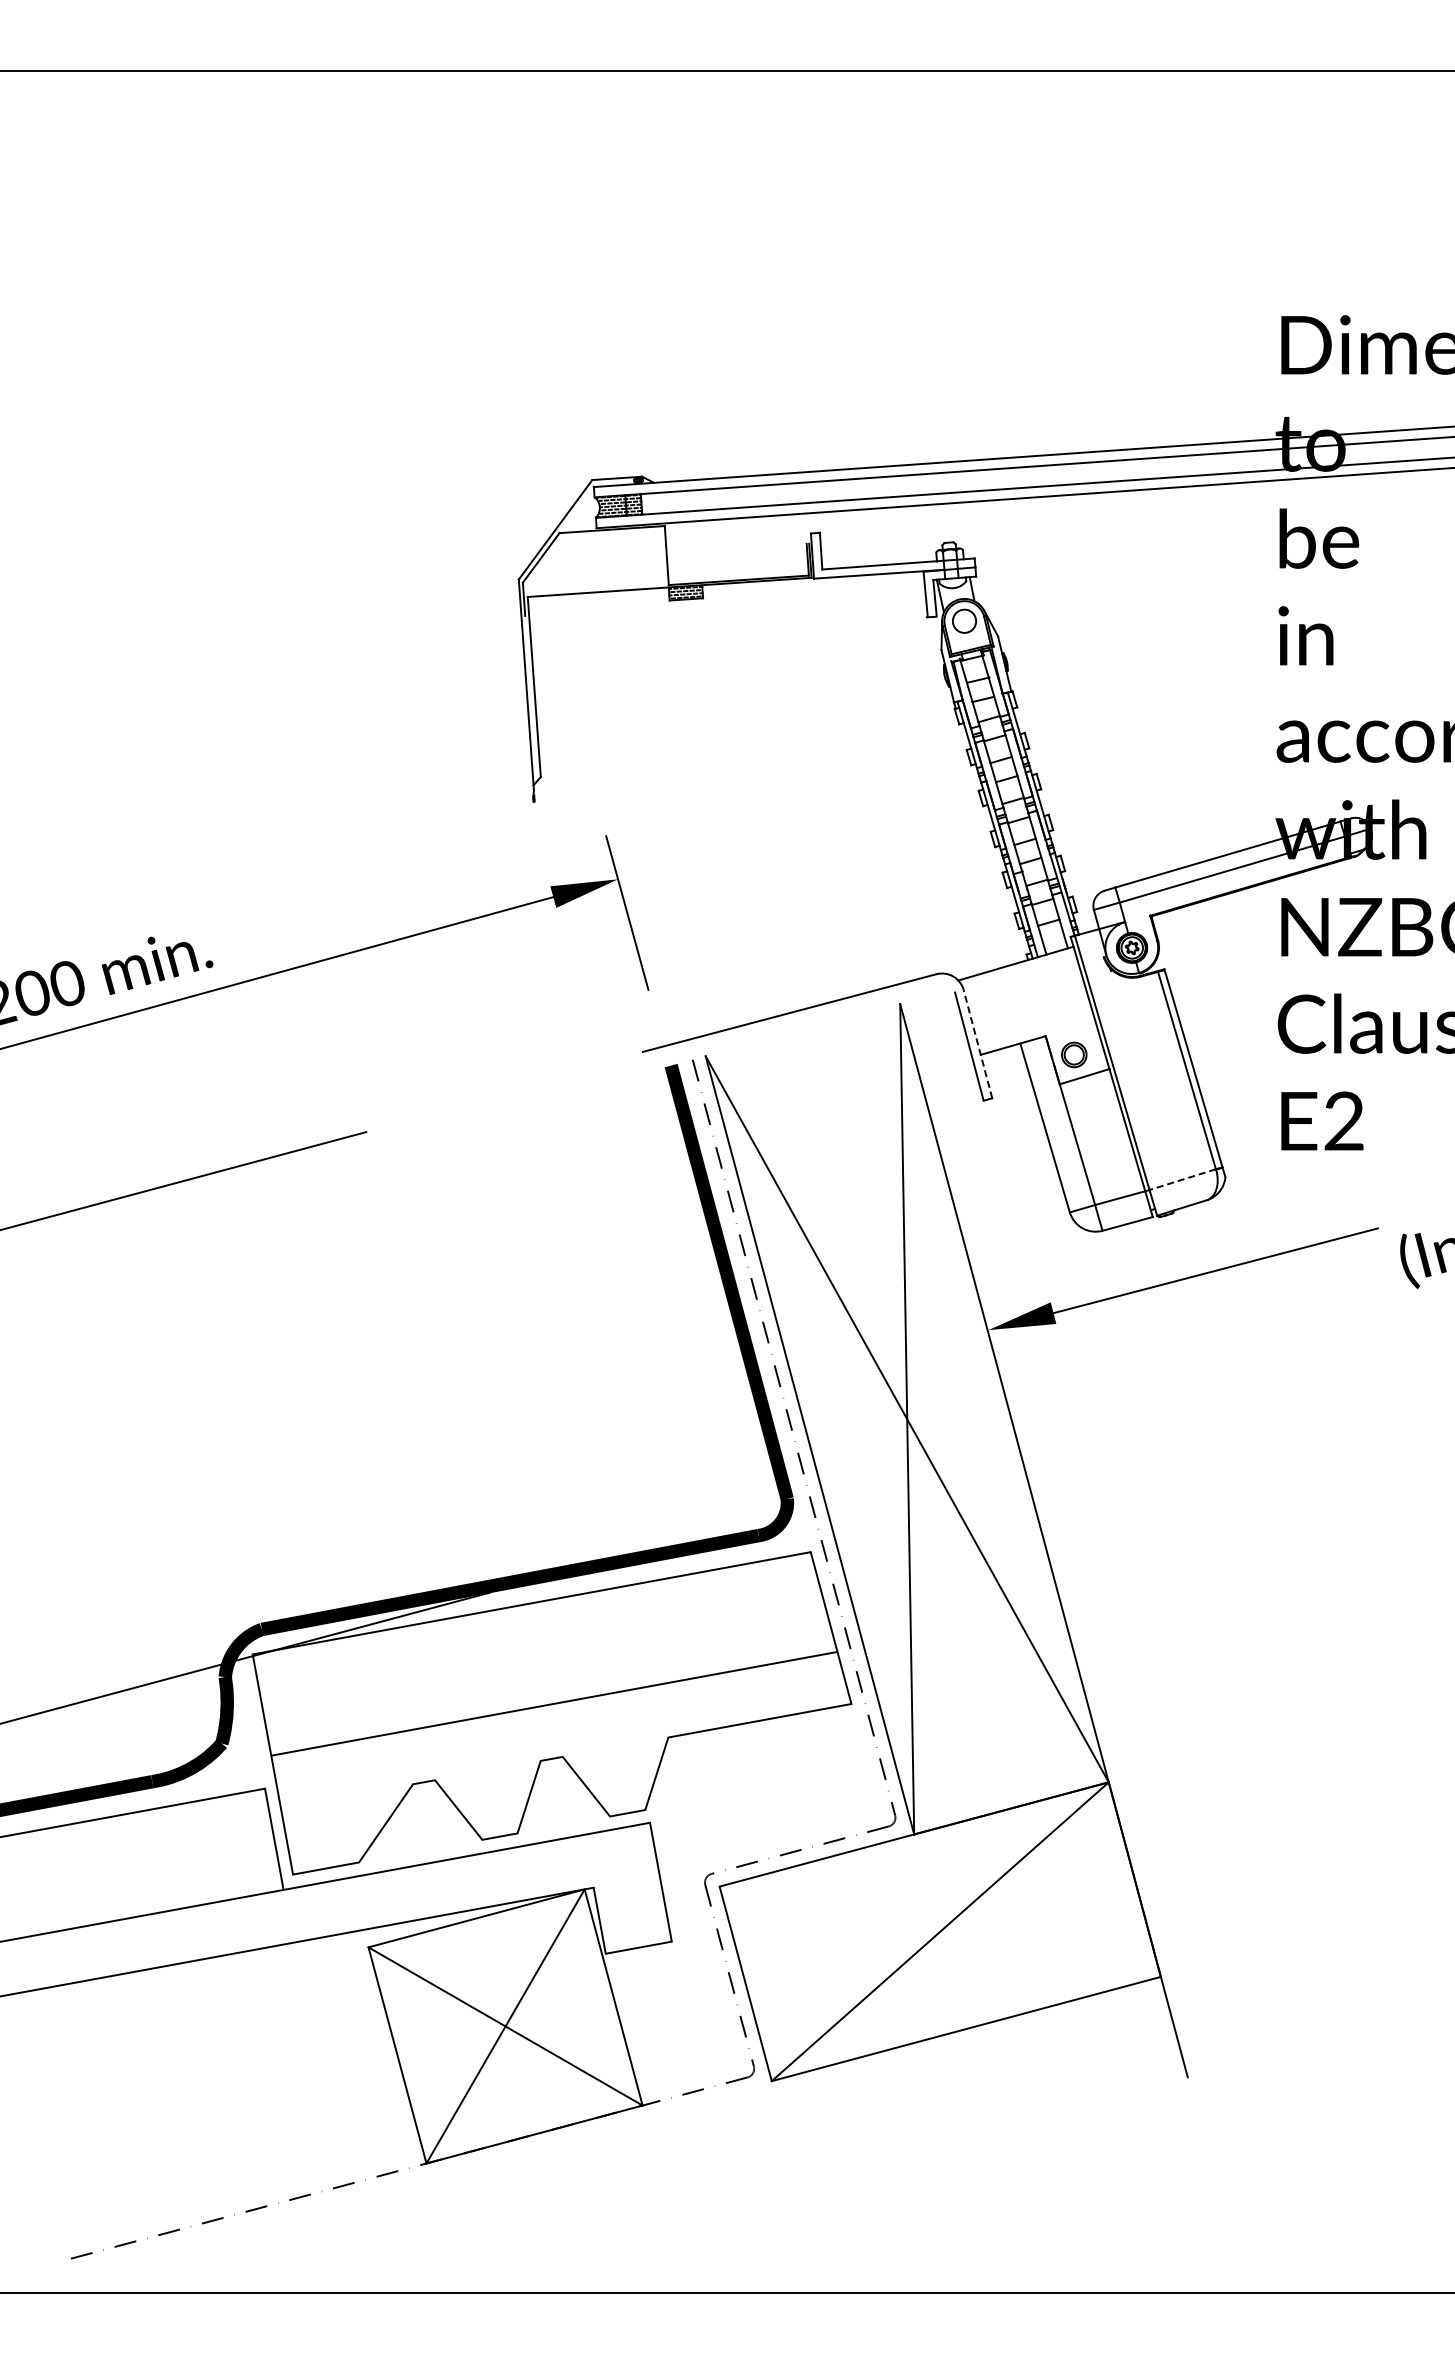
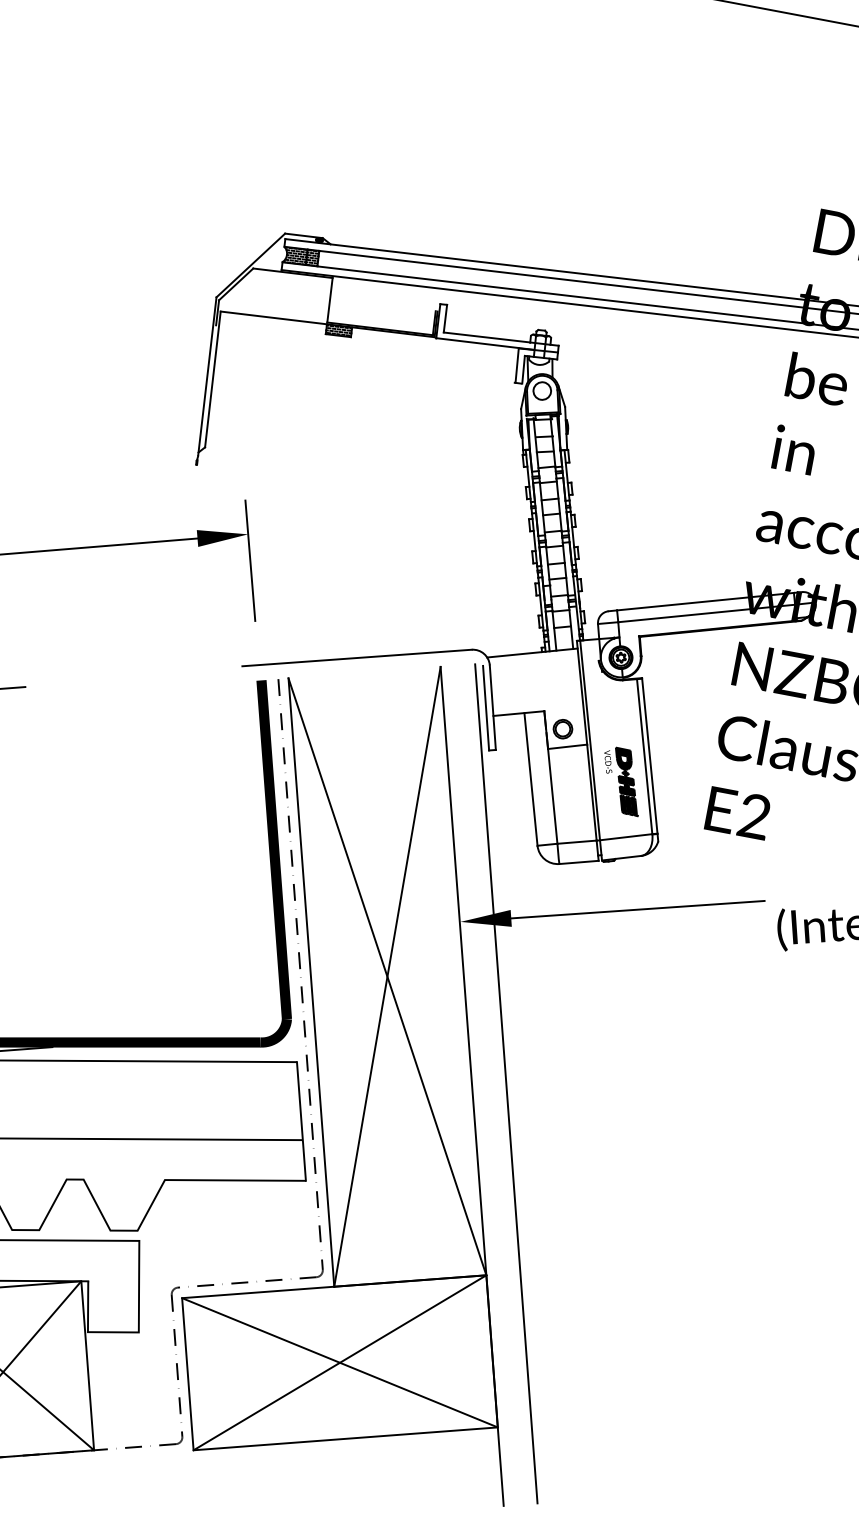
line: (977, 1044) -> (492, 707), dashed -> solid
part: (1163, 1107) -> (621, 780), added
line: (1182, 1179) -> (626, 837), dashed -> solid
line: (1087, 1528) -> (506, 1083), added
line: (939, 1931) -> (339, 1362), added

